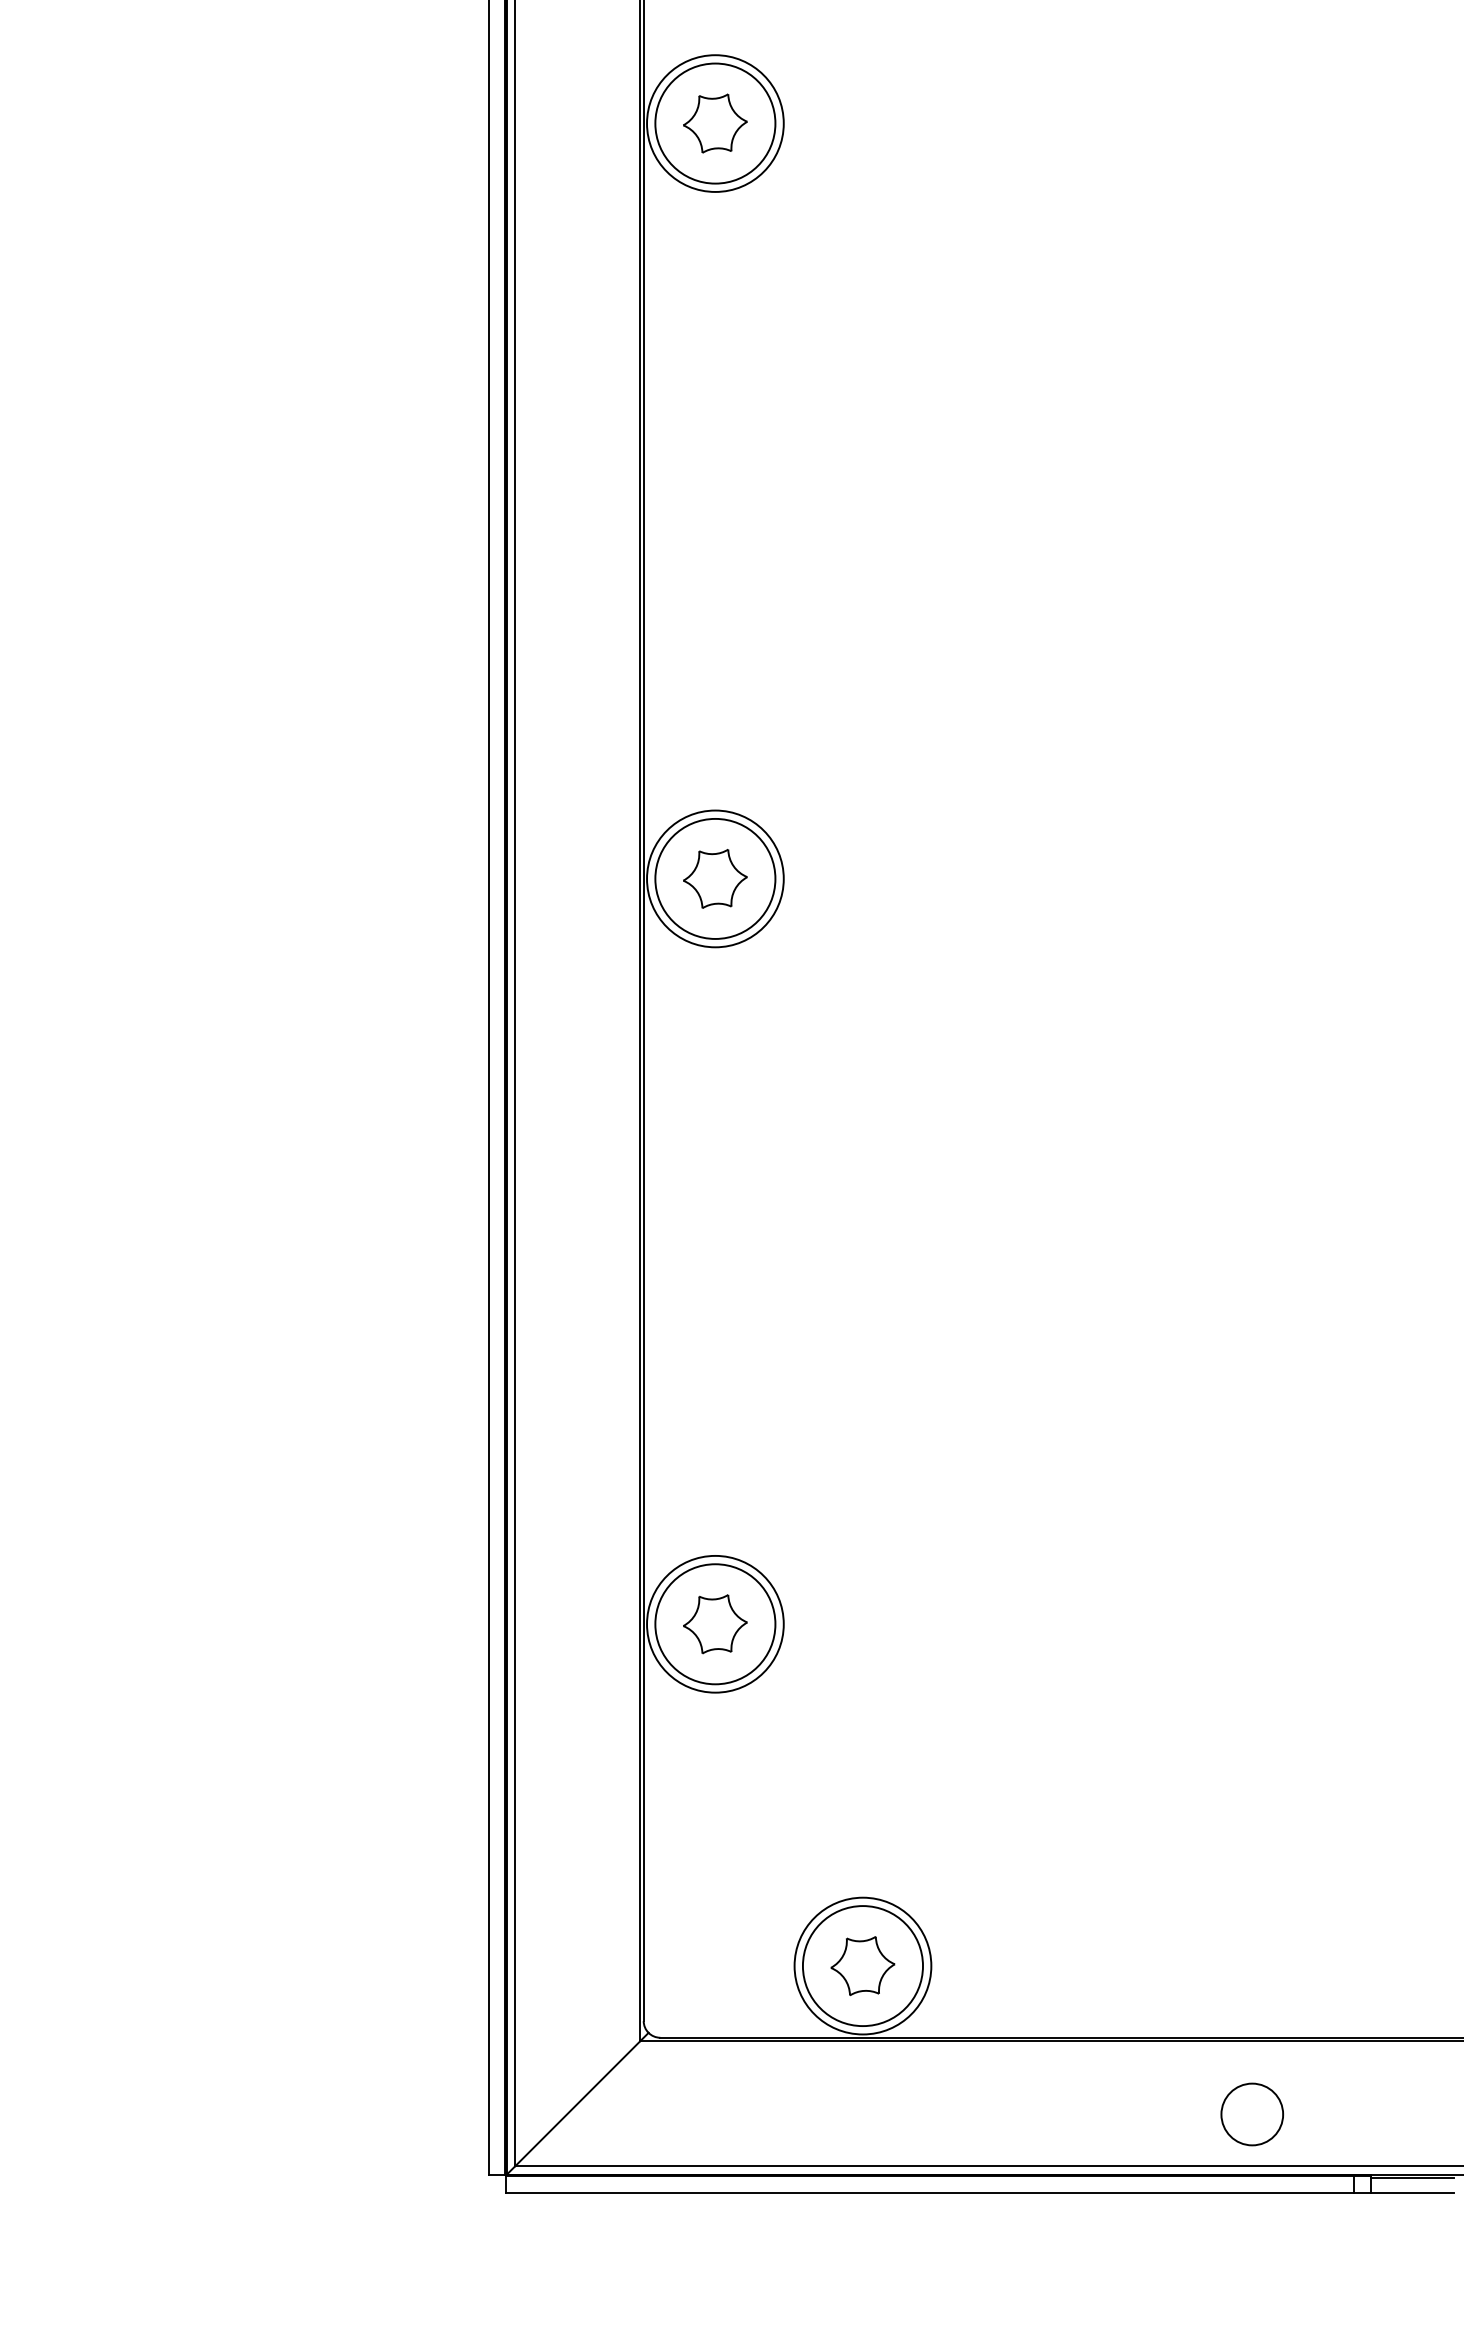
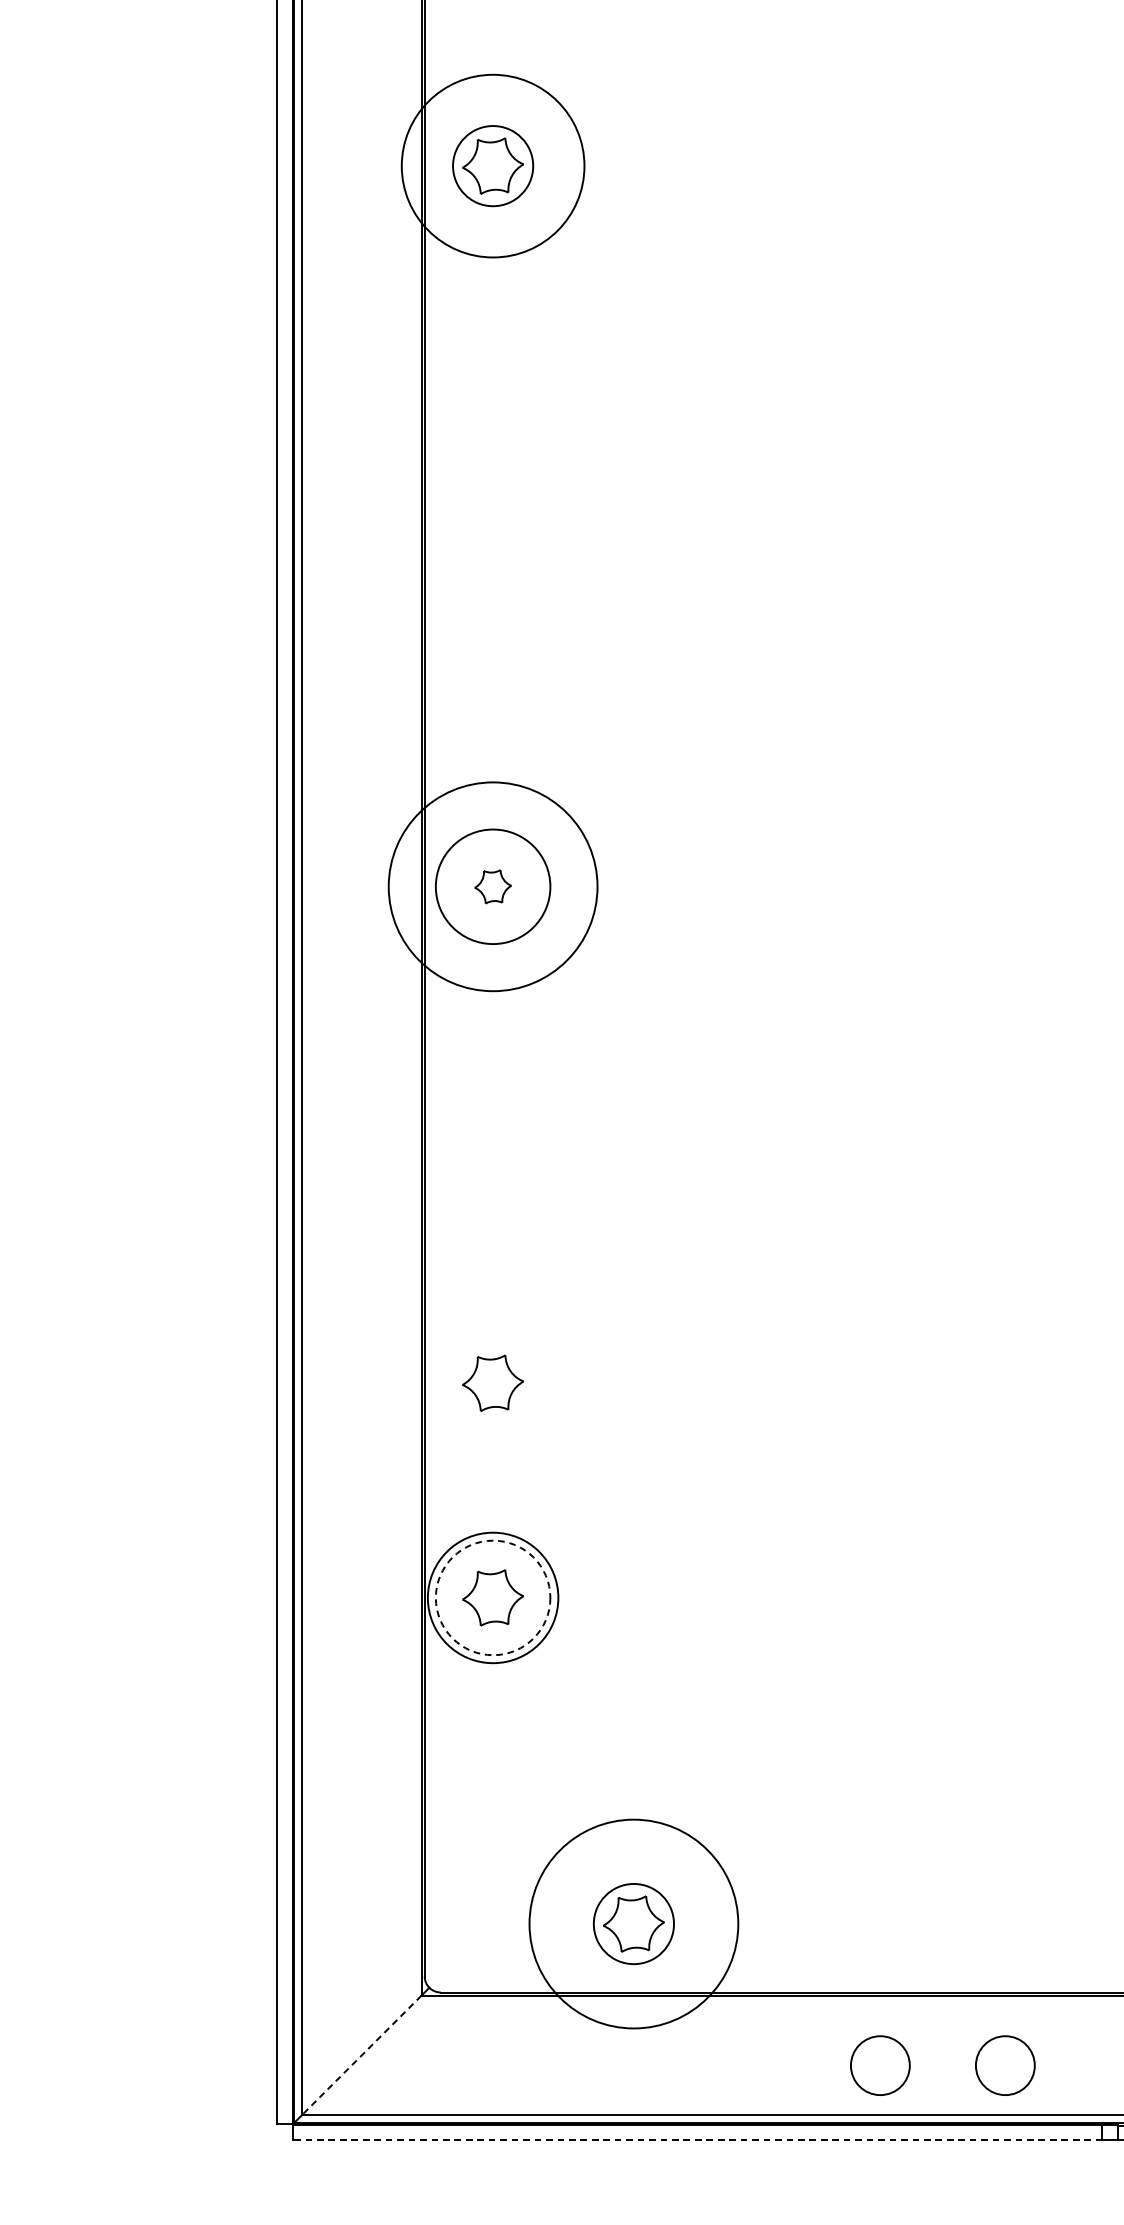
circle: (715, 123) -> (493, 166), size x0.7
circle: (715, 123) -> (493, 166), size x1.4
circle: (715, 878) -> (493, 886), size x1.6
part: (715, 878) -> (493, 886), size x0.6
part: (715, 1399) -> (493, 1383), added
circle: (715, 1624) -> (493, 1598), solid -> dashed
circle: (862, 1965) -> (633, 1923), size x1.6
circle: (862, 1966) -> (633, 1924), size x0.7
line: (577, 2104) -> (361, 2056), solid -> dashed
circle: (1121, 2114) -> (880, 2065), added
line: (930, 2192) -> (698, 2140), solid -> dashed

